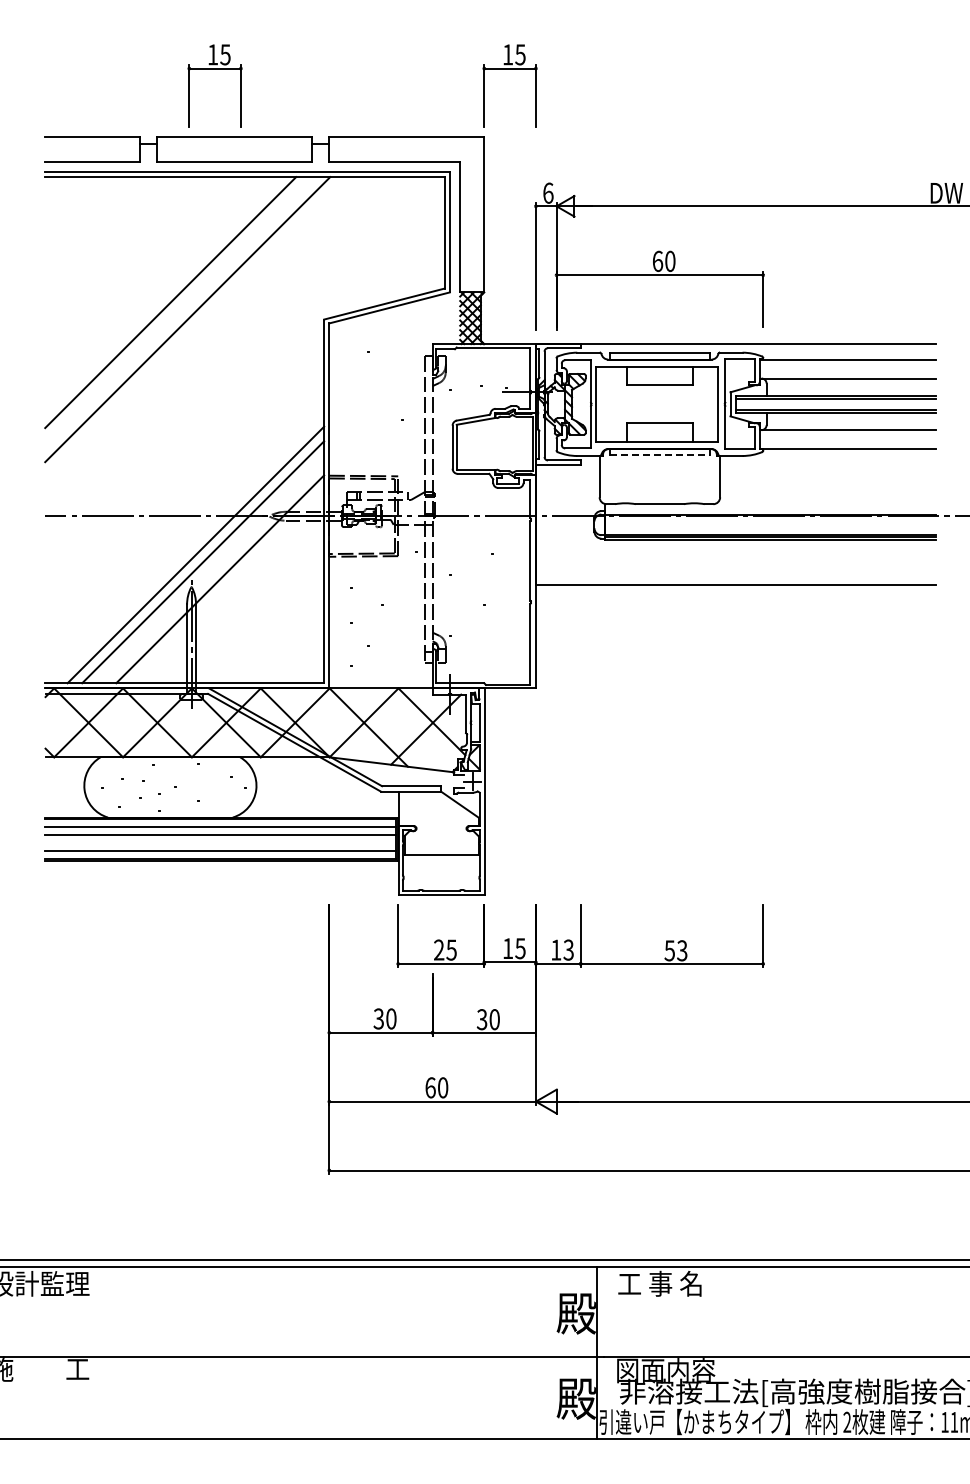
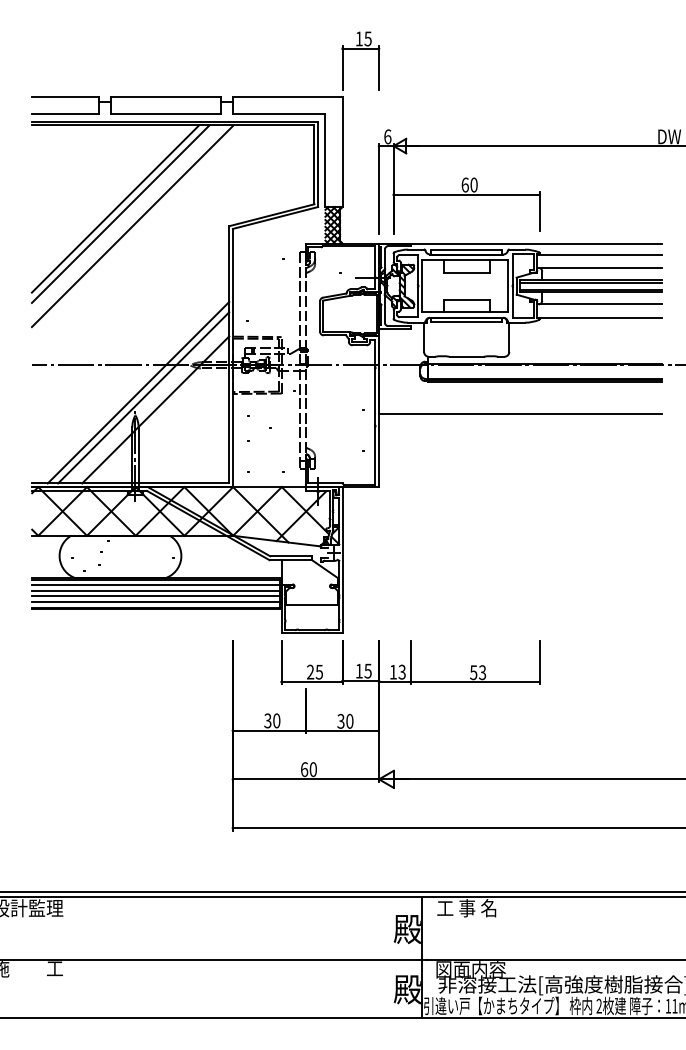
part: (214, 69) -> (151, 49), removed
line: (163, 295) -> (115, 209), added
line: (659, 455) -> (466, 322), dashed -> solid
line: (220, 843) -> (155, 596), added

